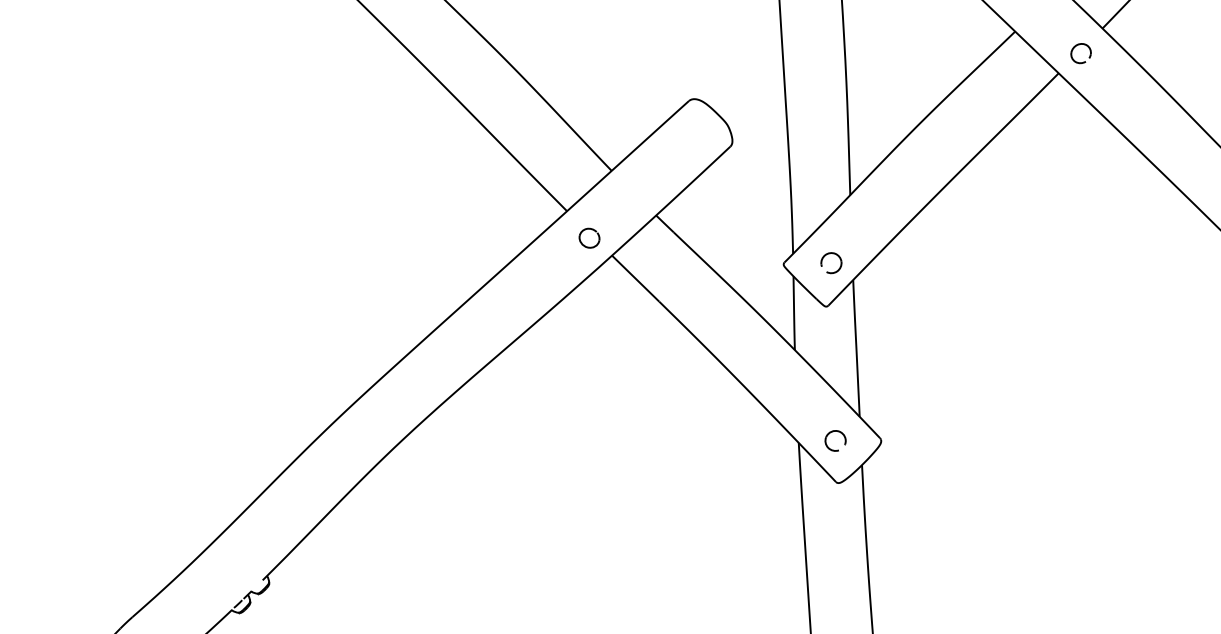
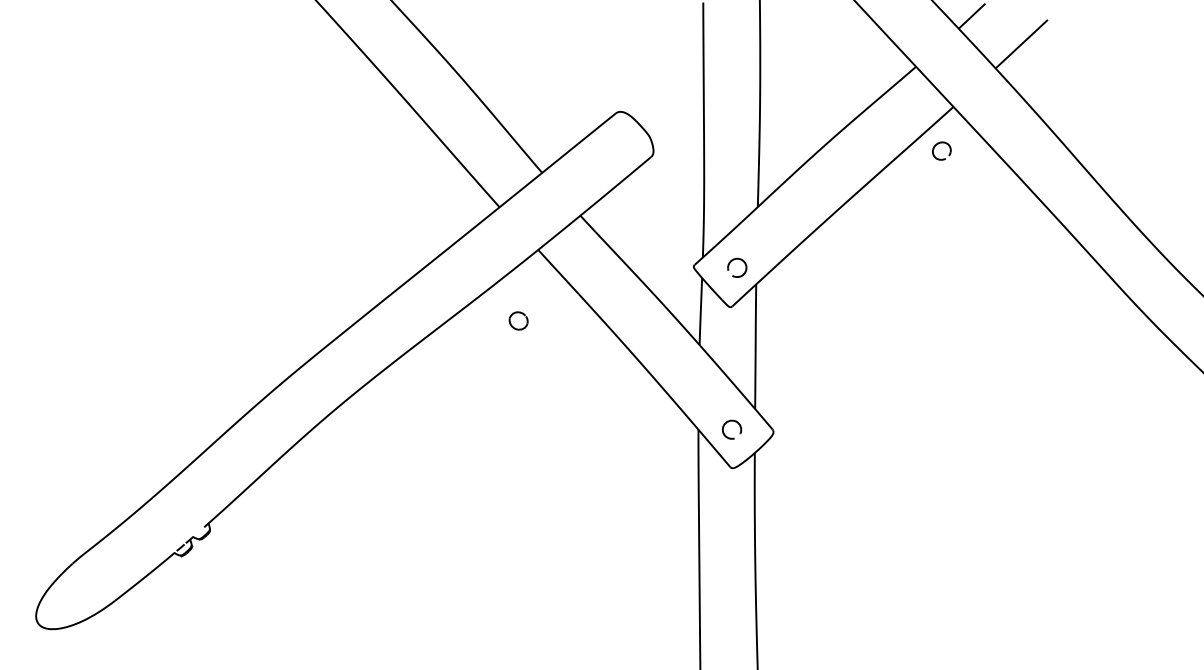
part: (1076, 46) -> (938, 144), moved
part: (589, 237) -> (518, 320), moved

